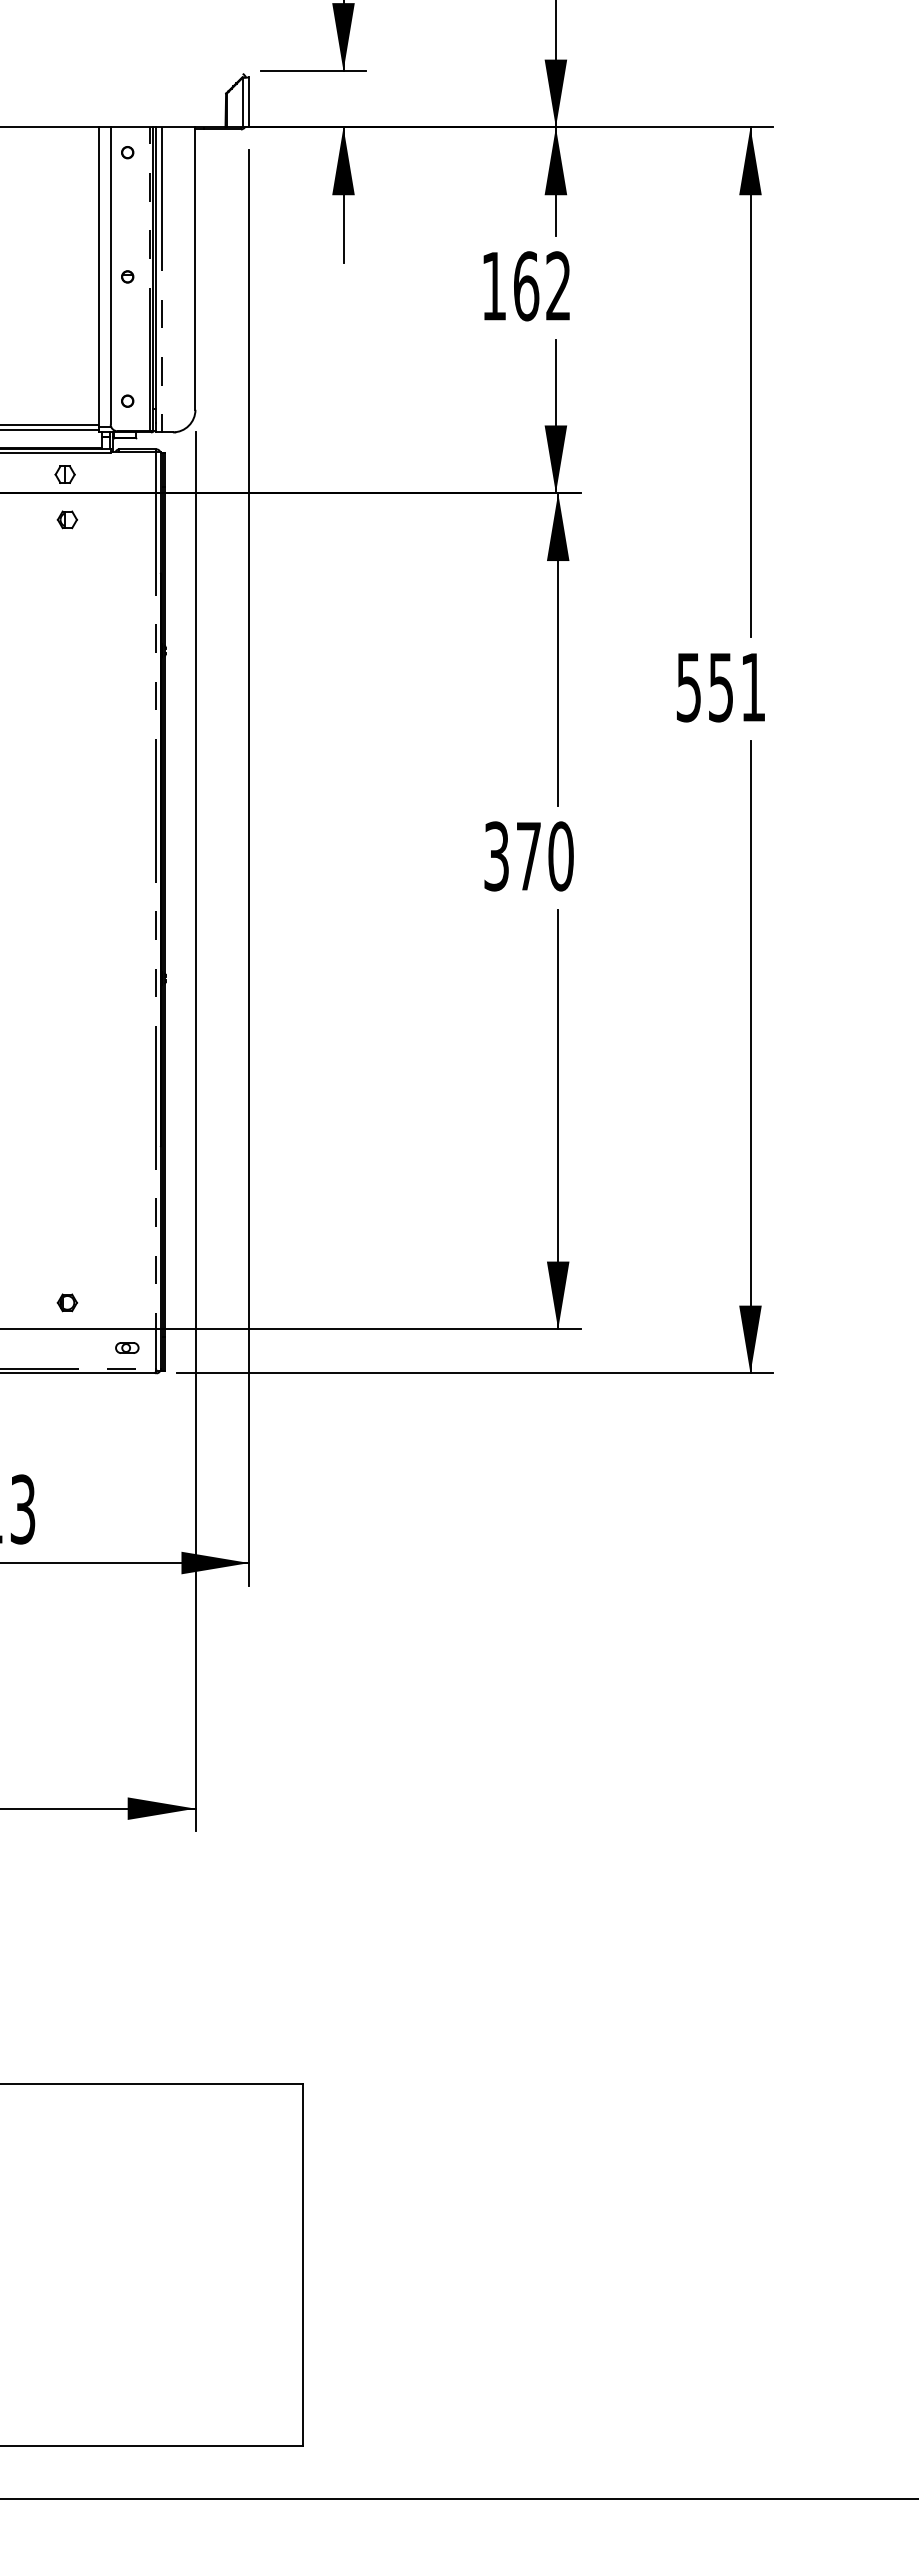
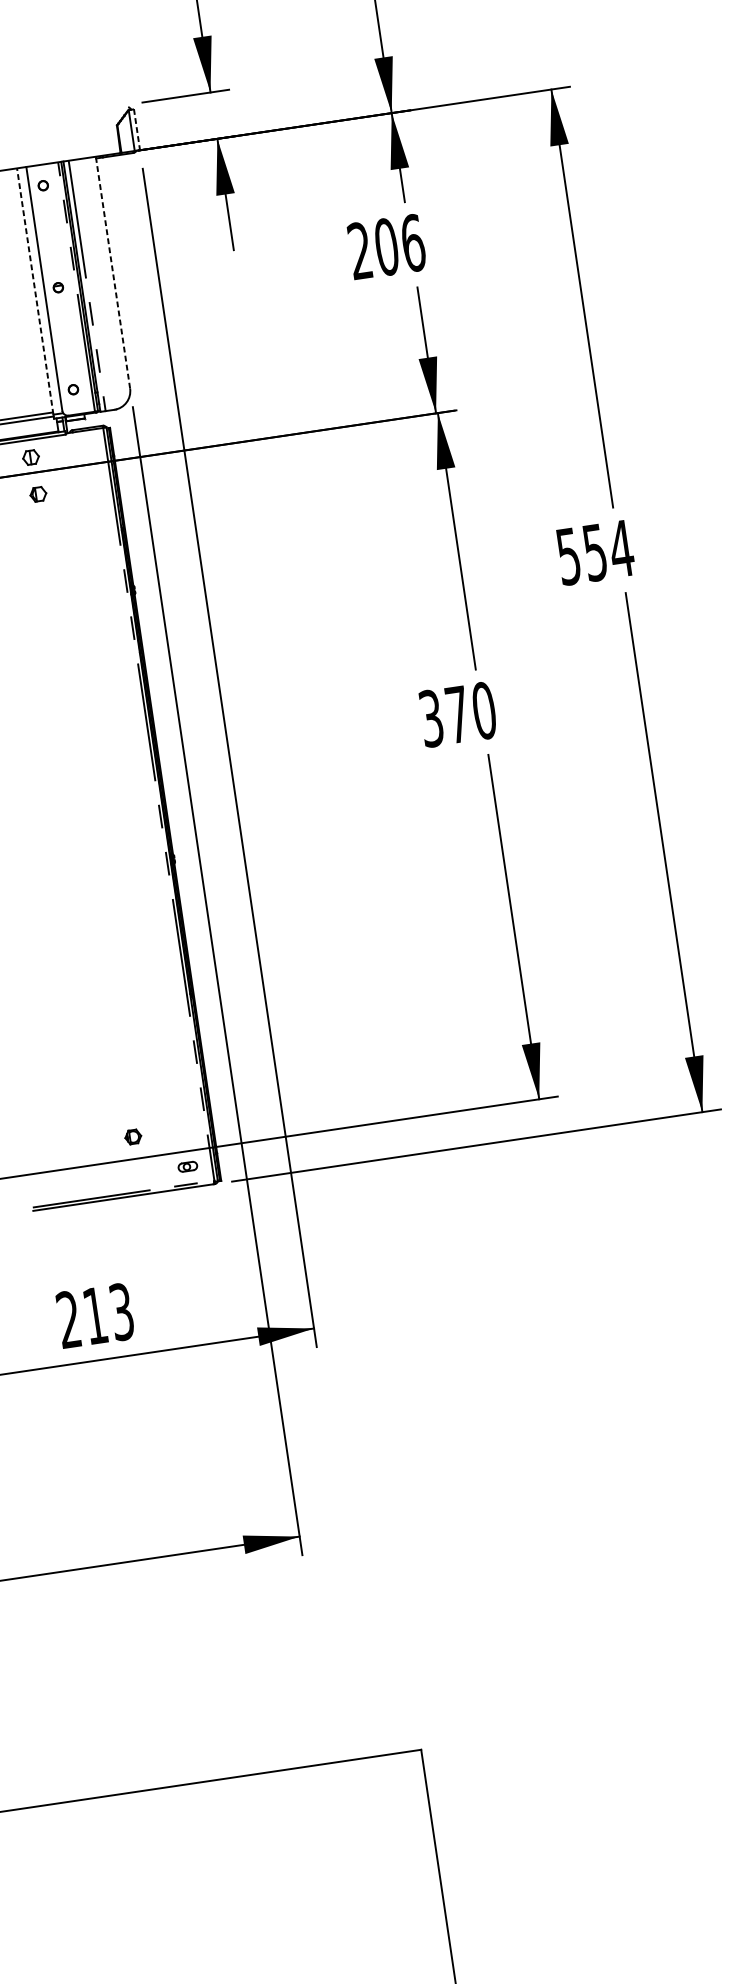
line: (249, 102) -> (137, 129), solid -> dashed
line: (195, 268) -> (113, 272), solid -> dashed
line: (99, 276) -> (35, 290), solid -> dashed
text: (526, 286) -> (386, 247), 162 -> 206
text: (752, 687) -> (620, 548), 551 -> 554

